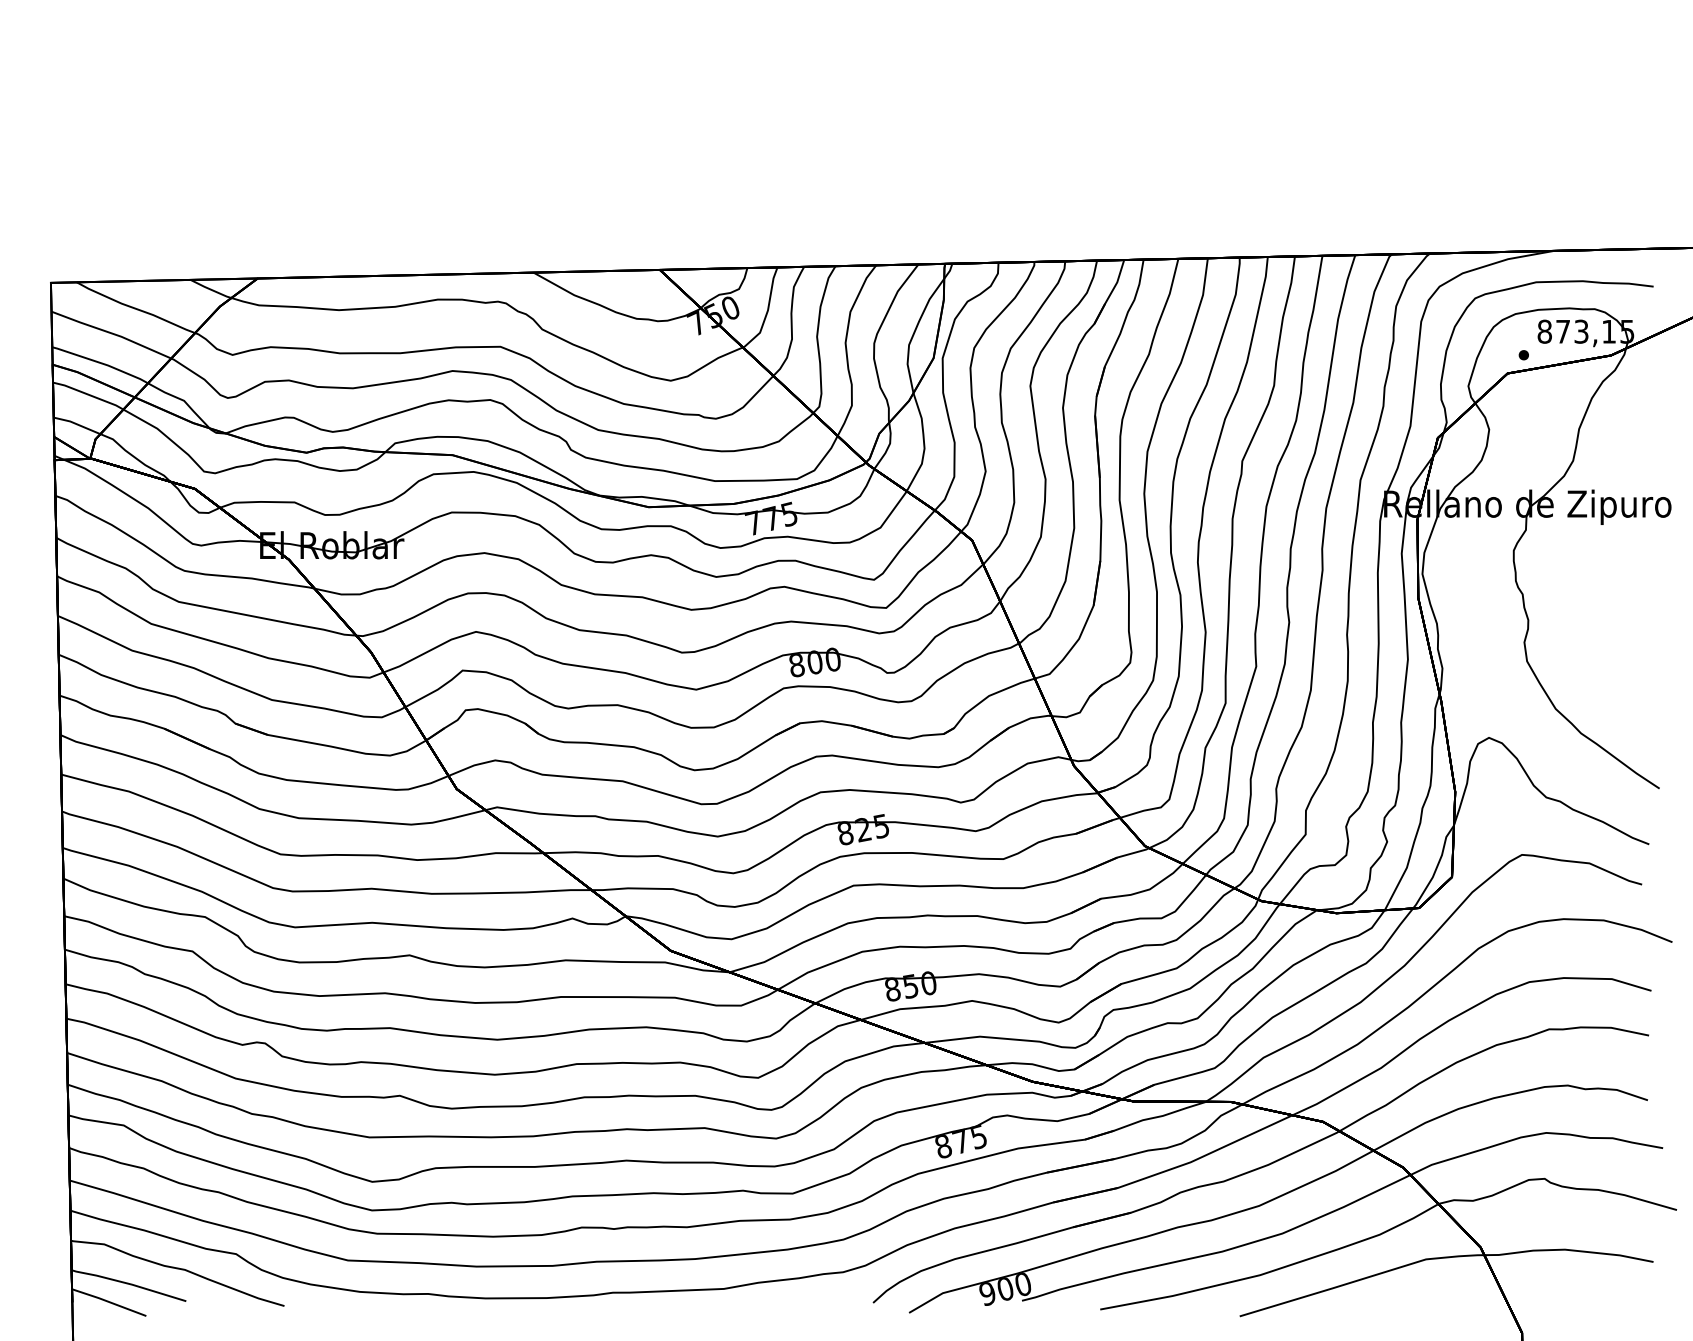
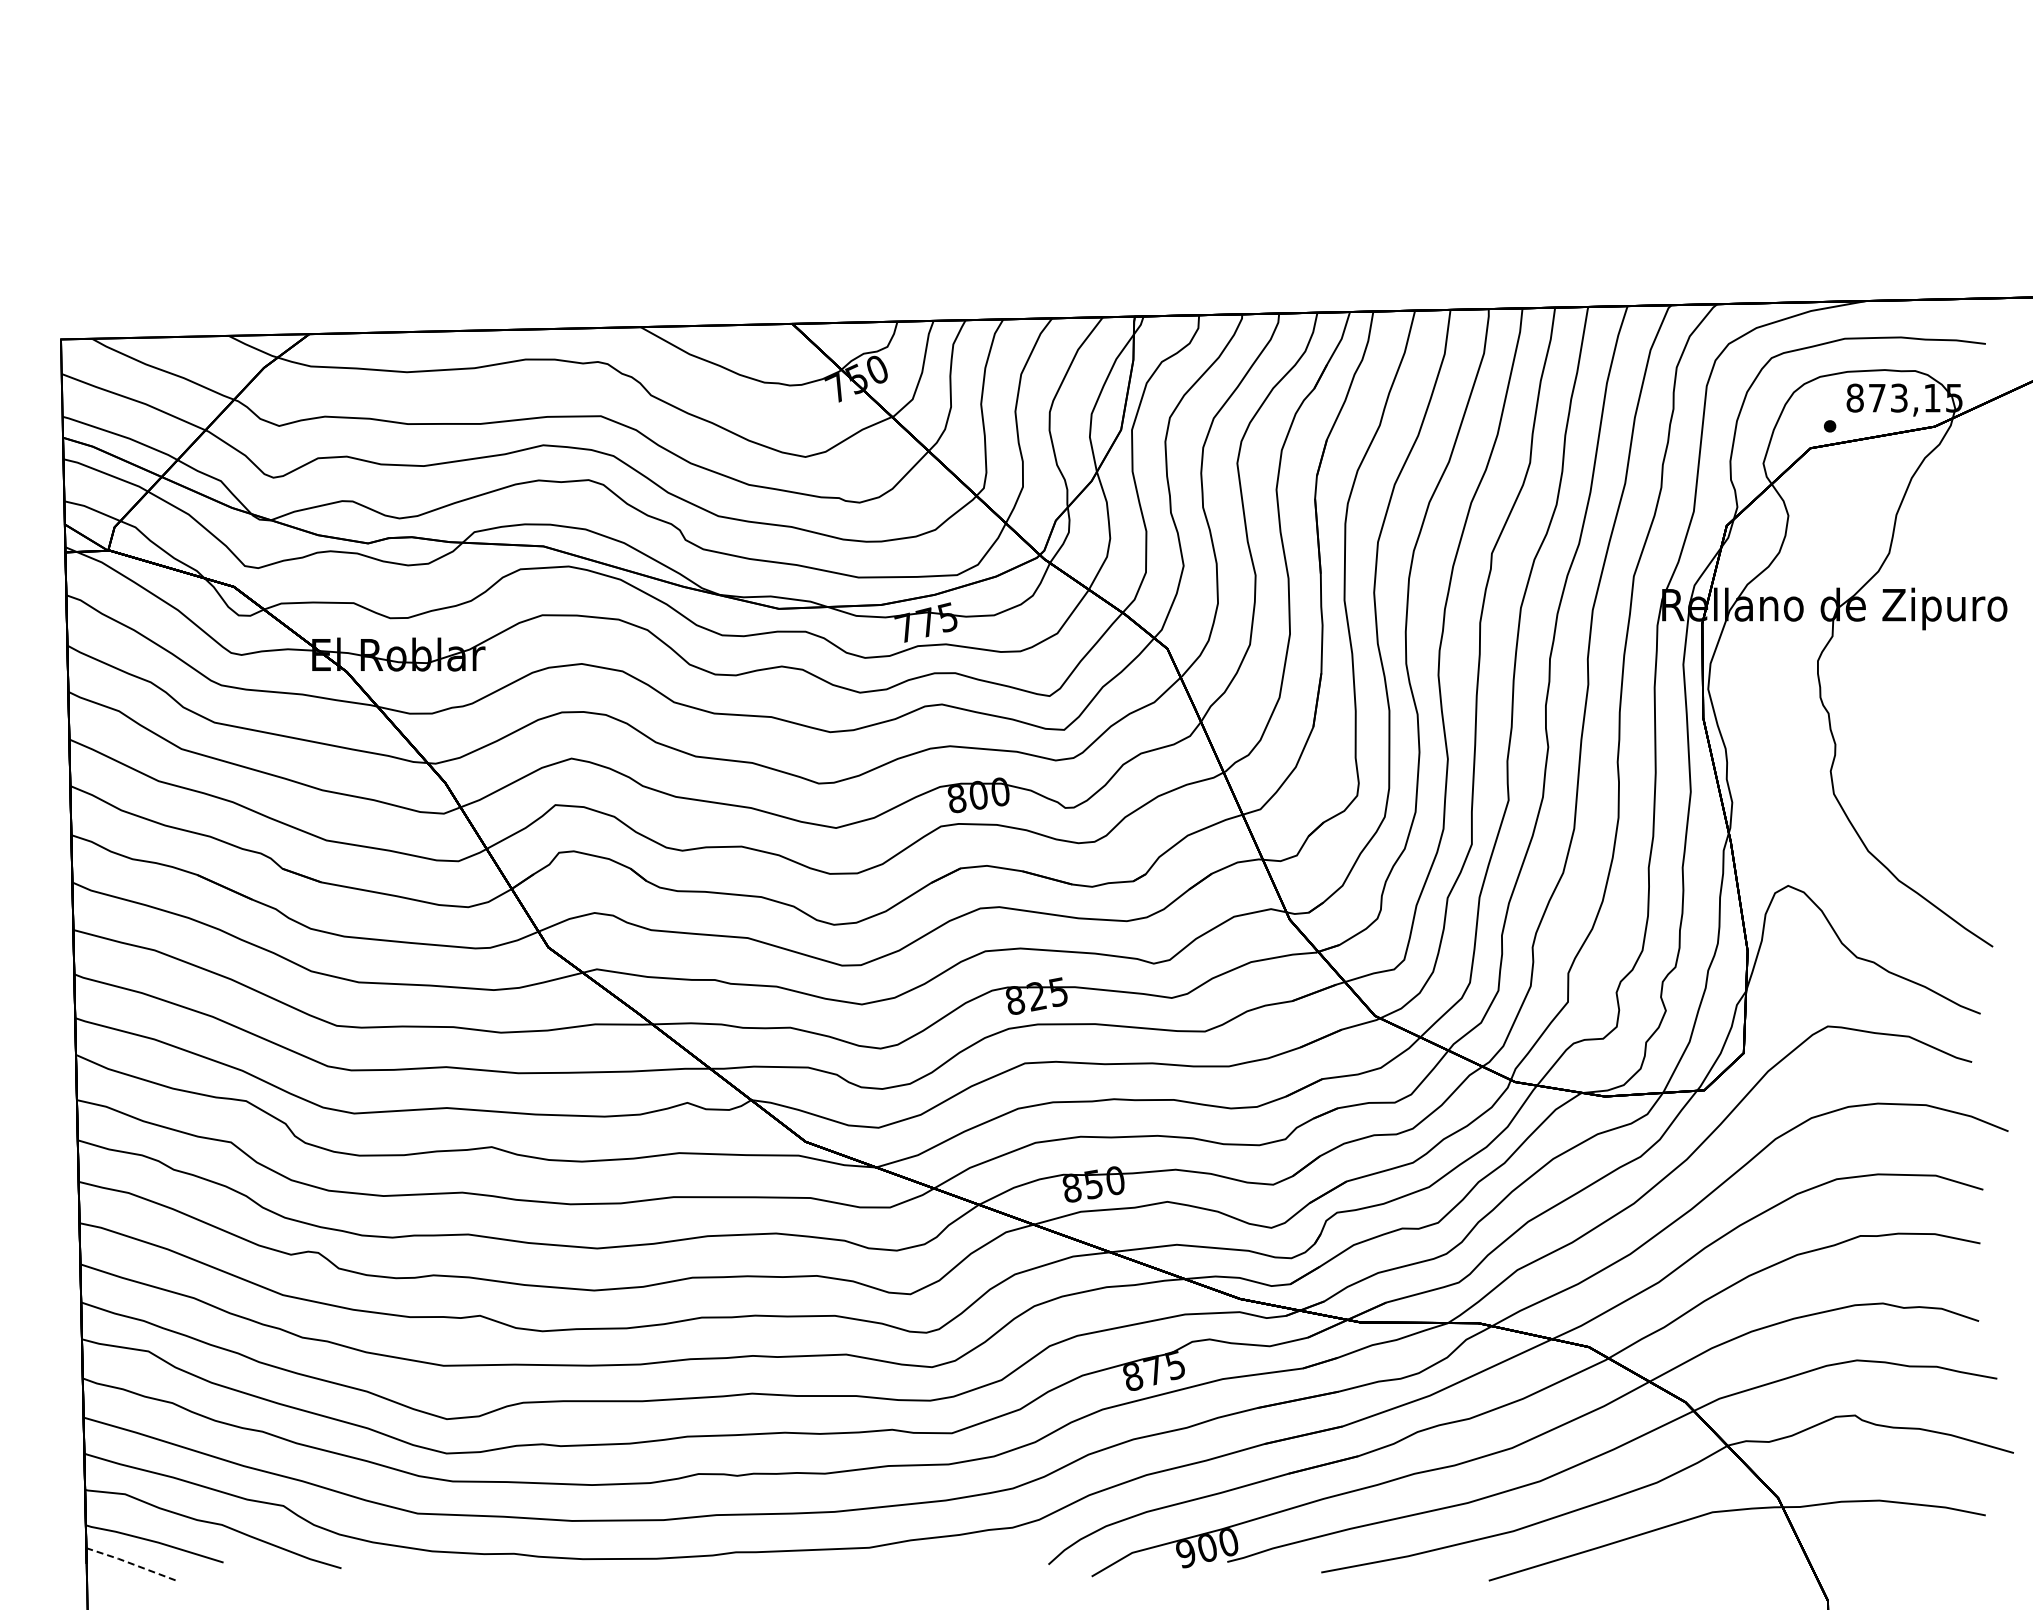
line: (107, 1301) -> (129, 1562), solid -> dashed

